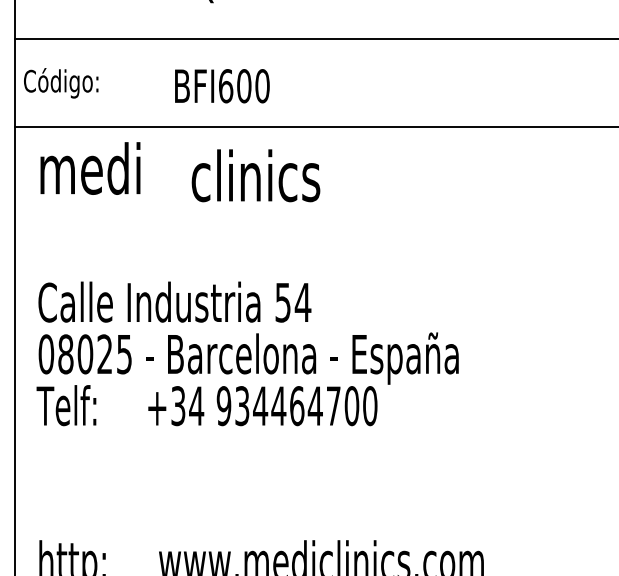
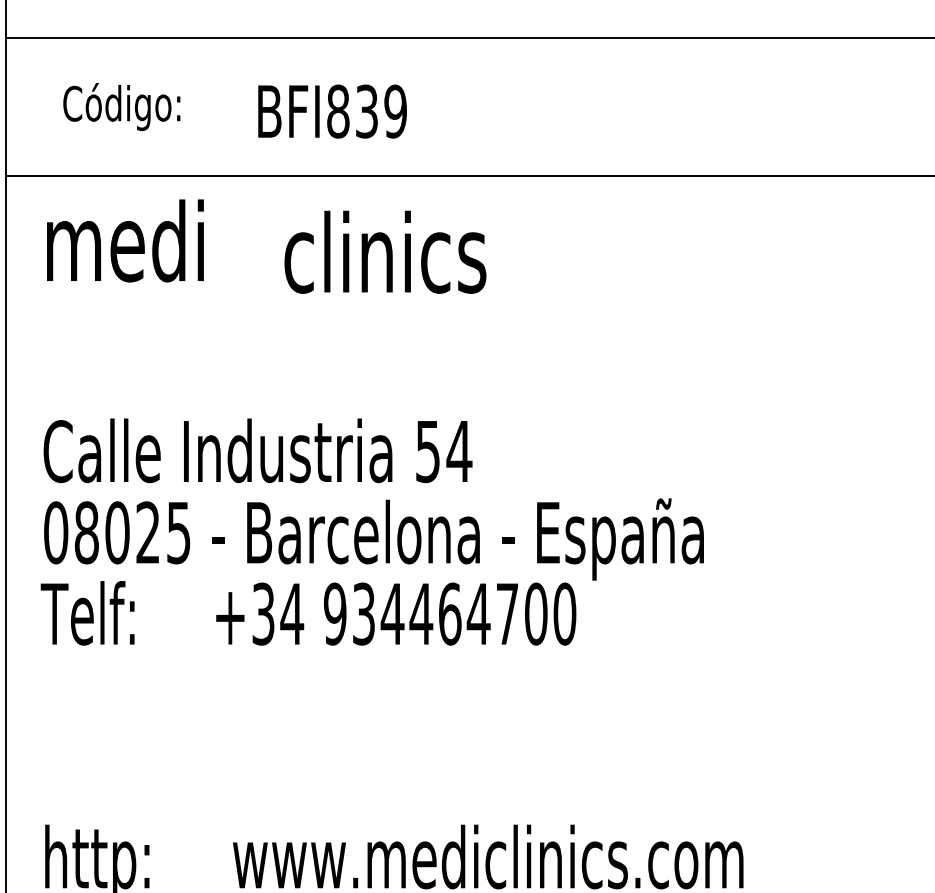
text: (61, 83) -> (122, 107), moved
text: (243, 86) -> (365, 112), BFI600 -> BFI839

